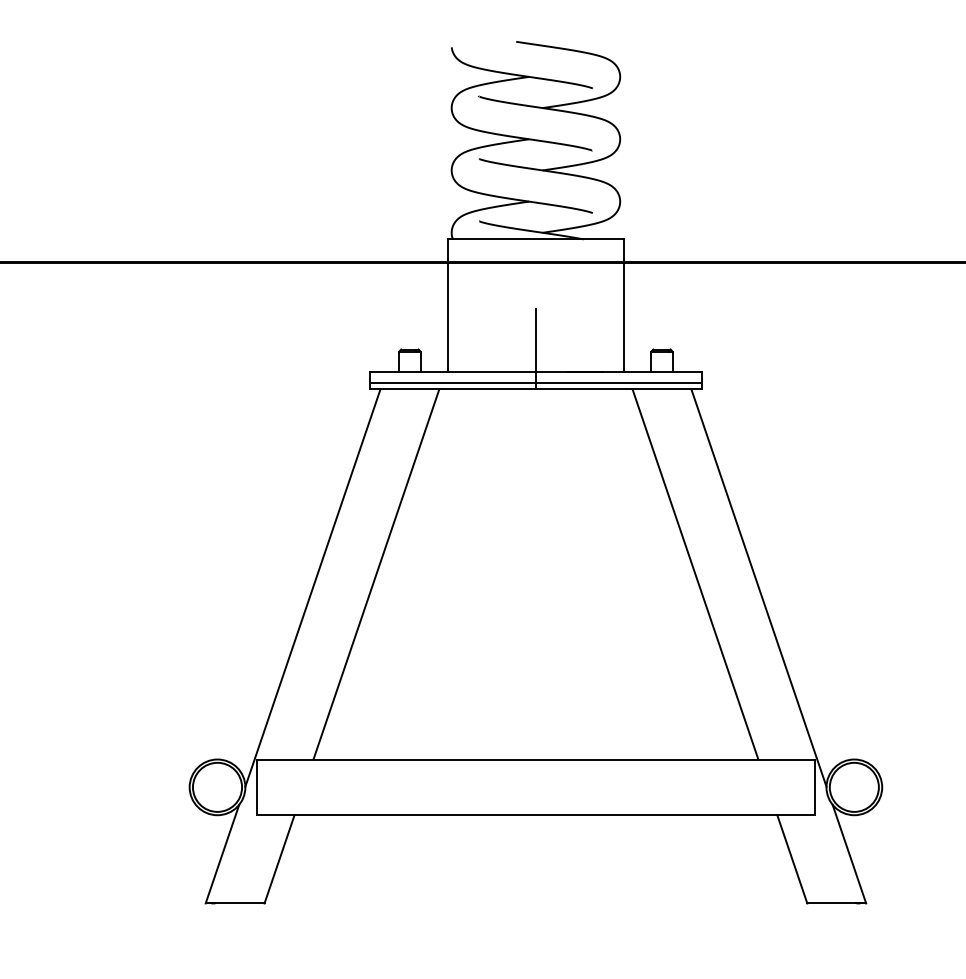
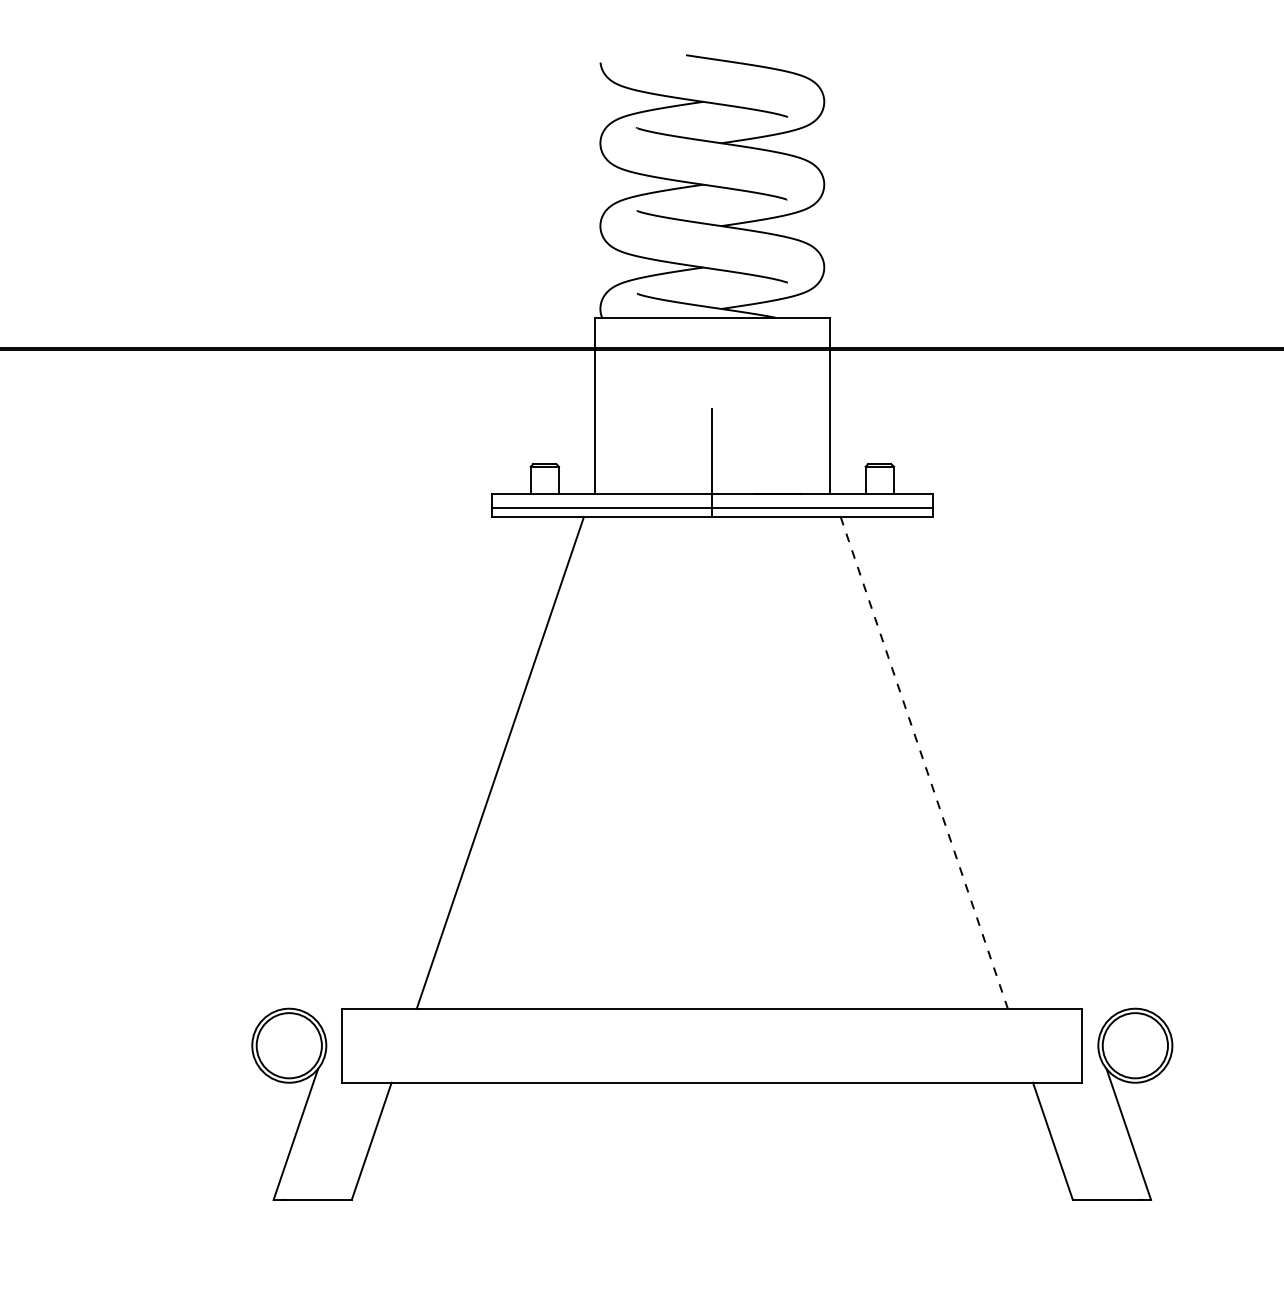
line: (695, 574) -> (924, 762), solid -> dashed
line: (312, 587) -> (415, 780), removed
line: (758, 587) -> (1008, 780), removed

